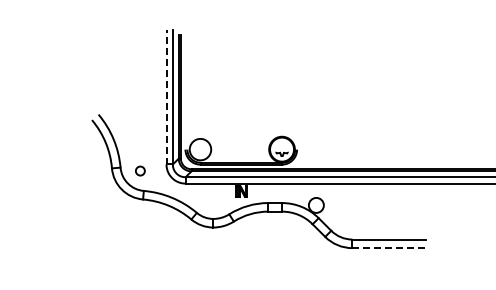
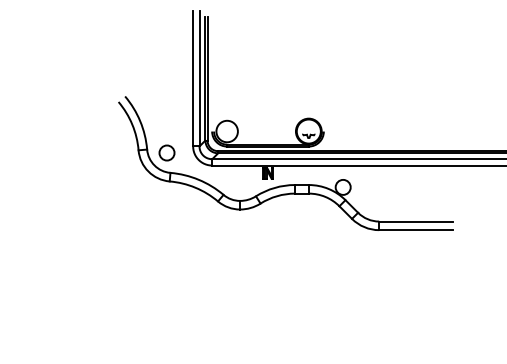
line: (166, 96) -> (193, 78), dashed -> solid
circle: (139, 170) -> (166, 152), size x1.67
line: (389, 248) -> (416, 230), dashed -> solid

